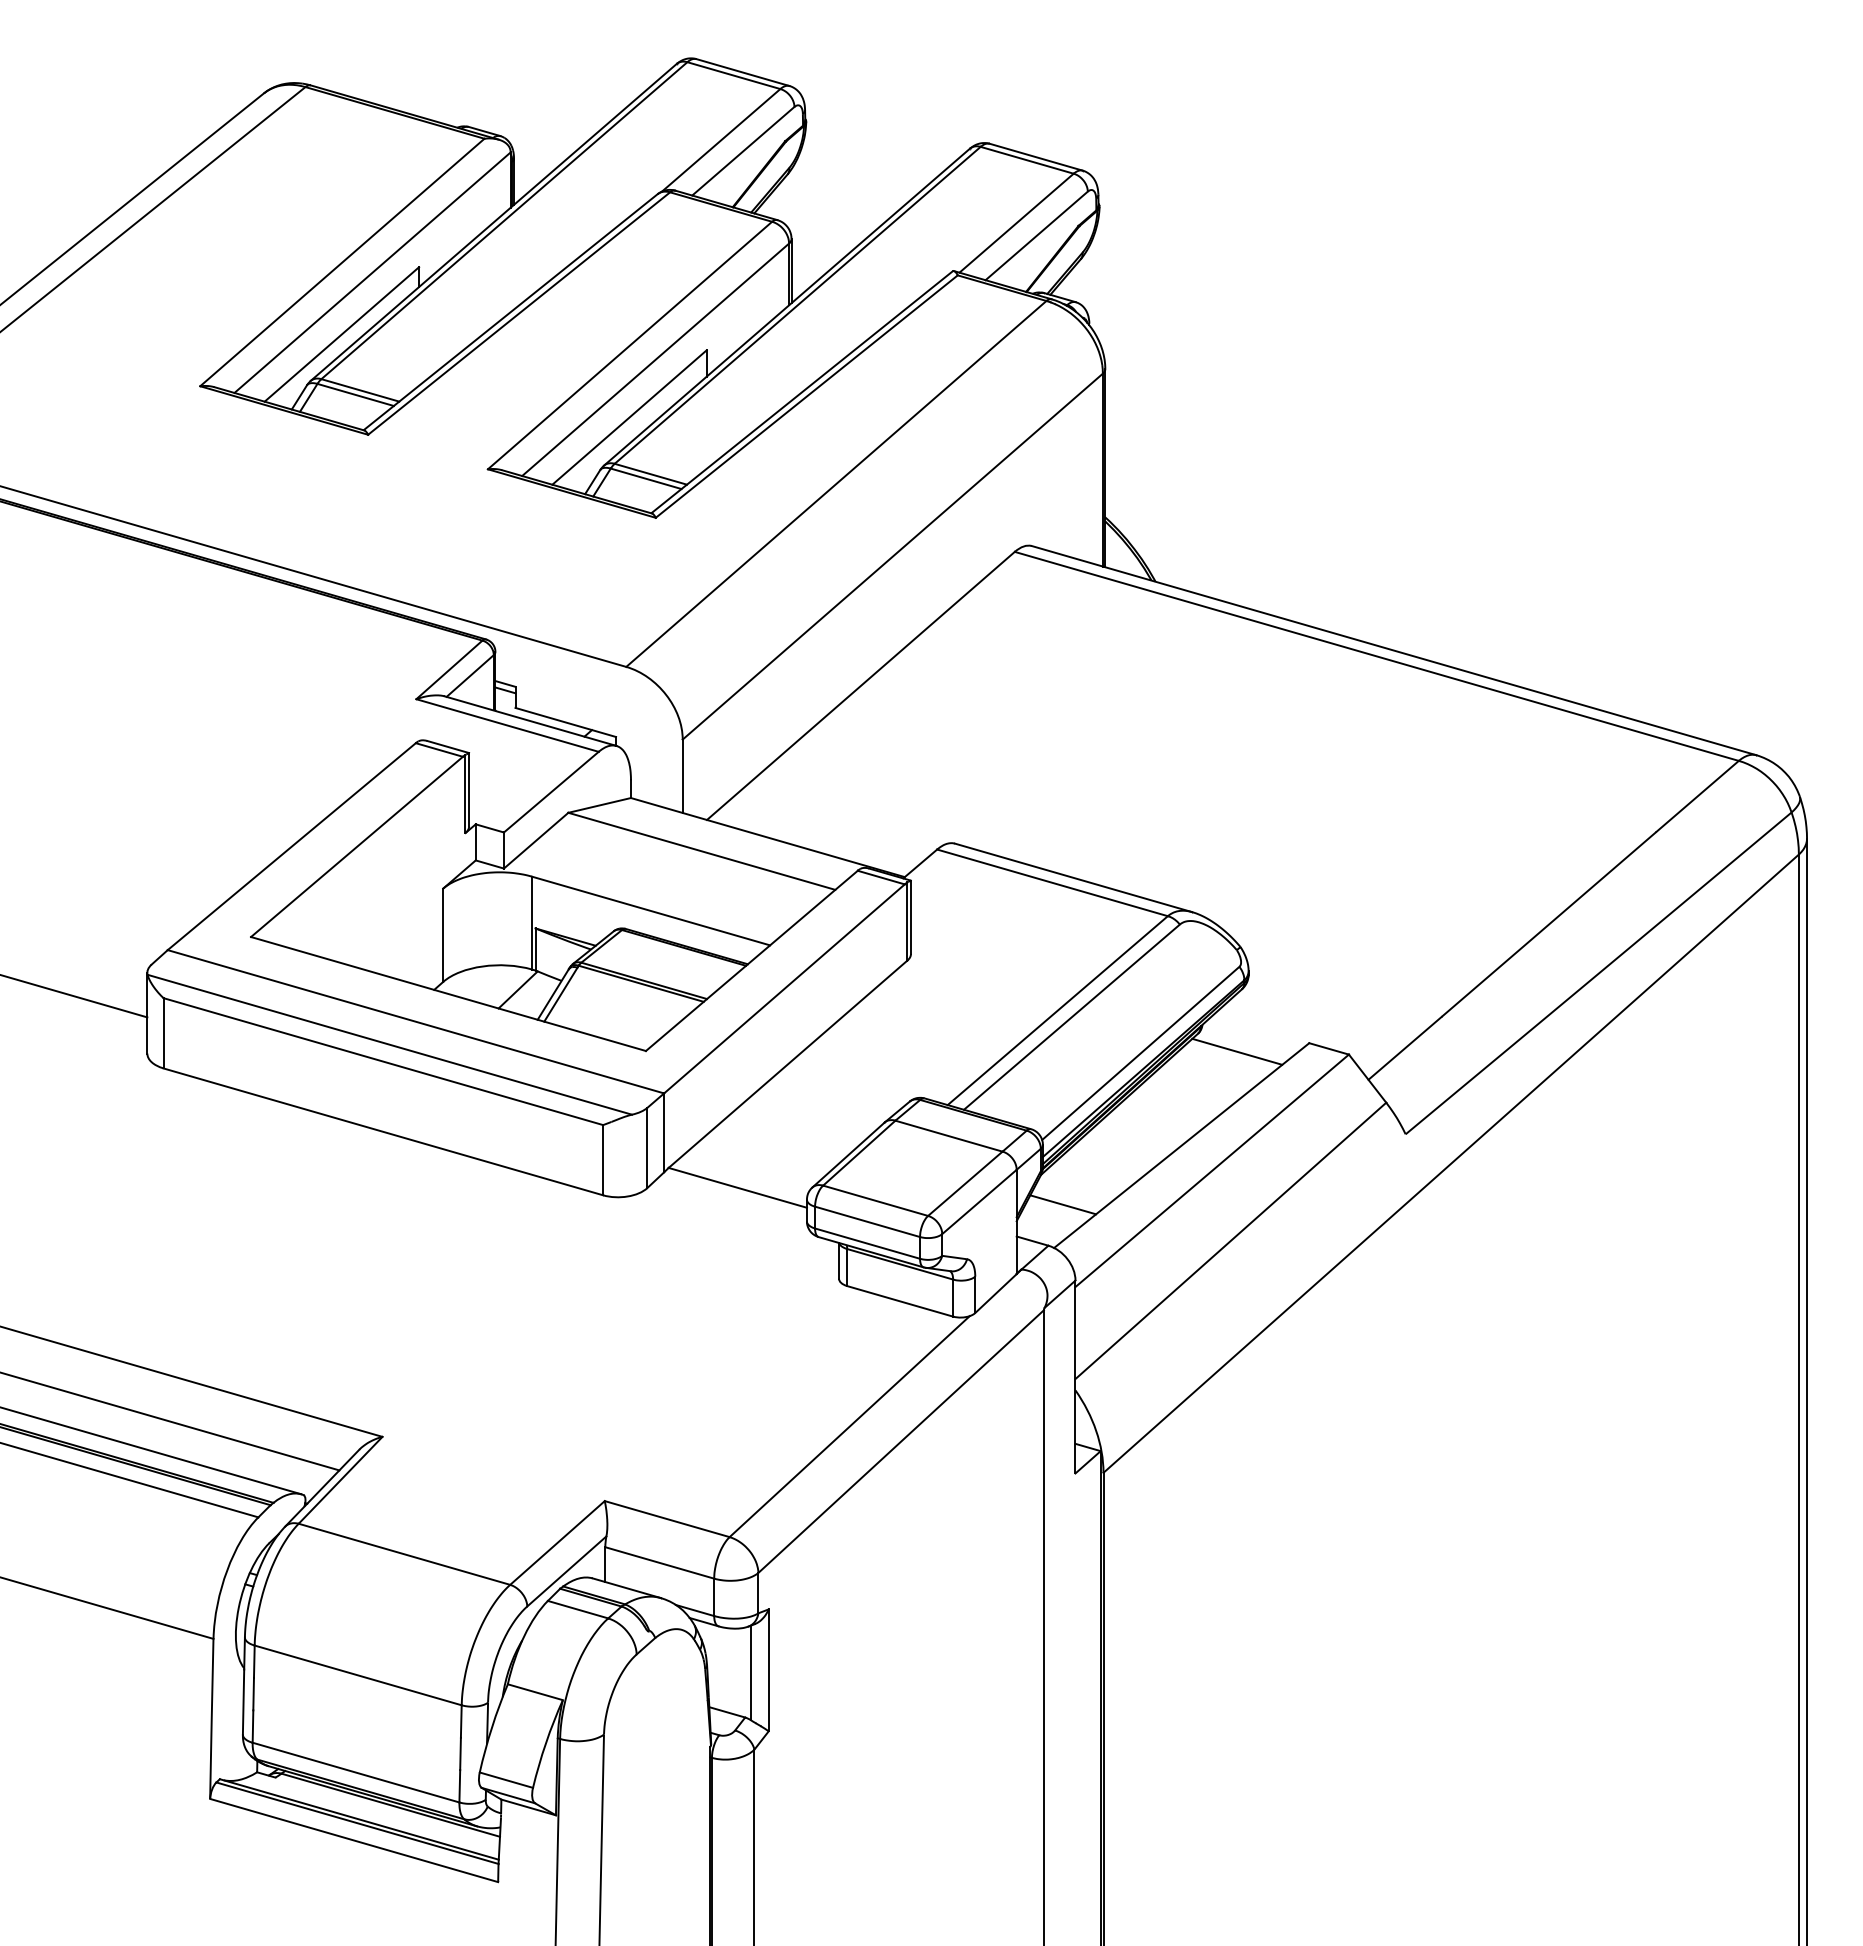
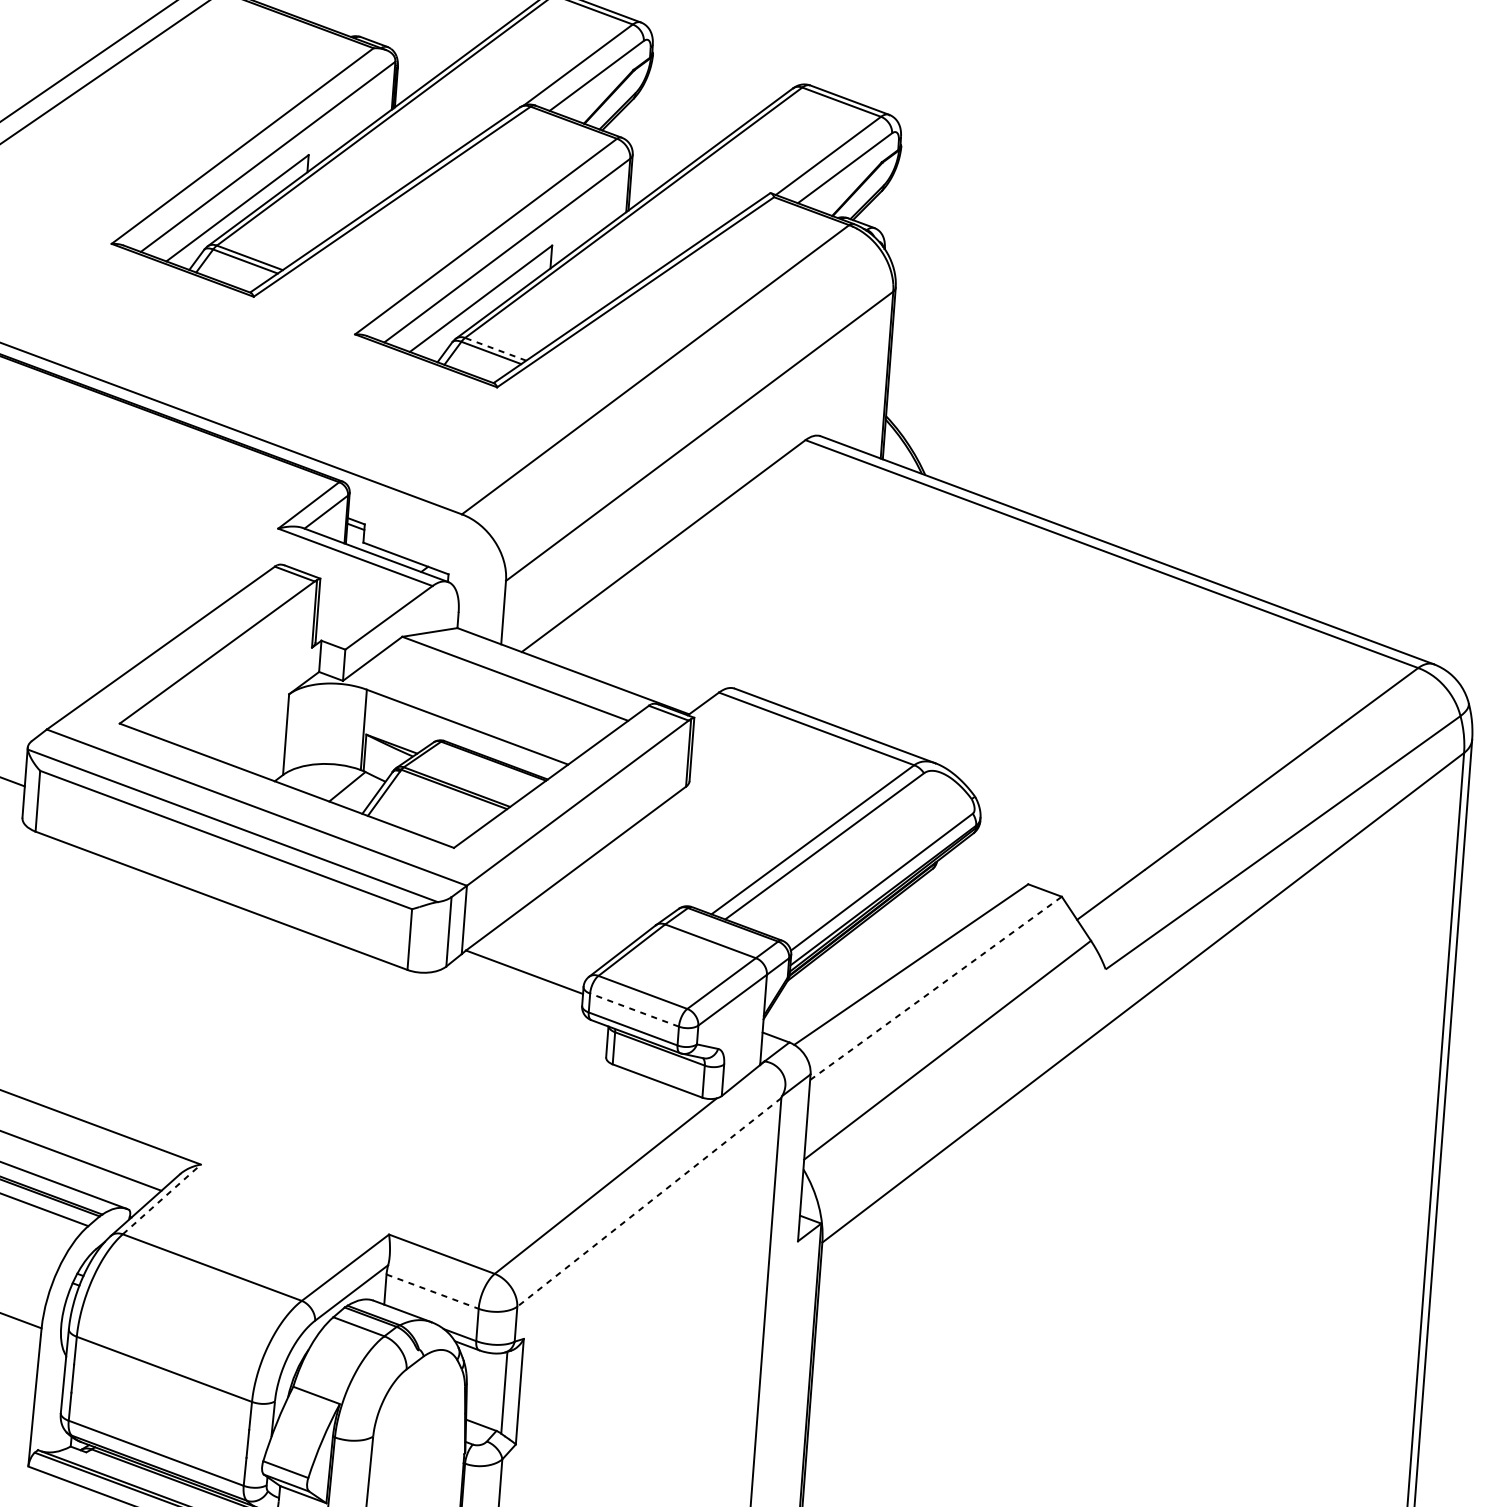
line: (650, 474) -> (495, 349), solid -> dashed
line: (1237, 1051) -> (965, 886), removed
line: (1212, 1170) -> (936, 988), solid -> dashed
line: (1063, 1204) -> (805, 1007), removed
line: (867, 1221) -> (634, 1009), solid -> dashed
line: (901, 1441) -> (649, 1202), solid -> dashed
line: (340, 1479) -> (161, 1198), solid -> dashed
line: (659, 1562) -> (432, 1291), solid -> dashed

